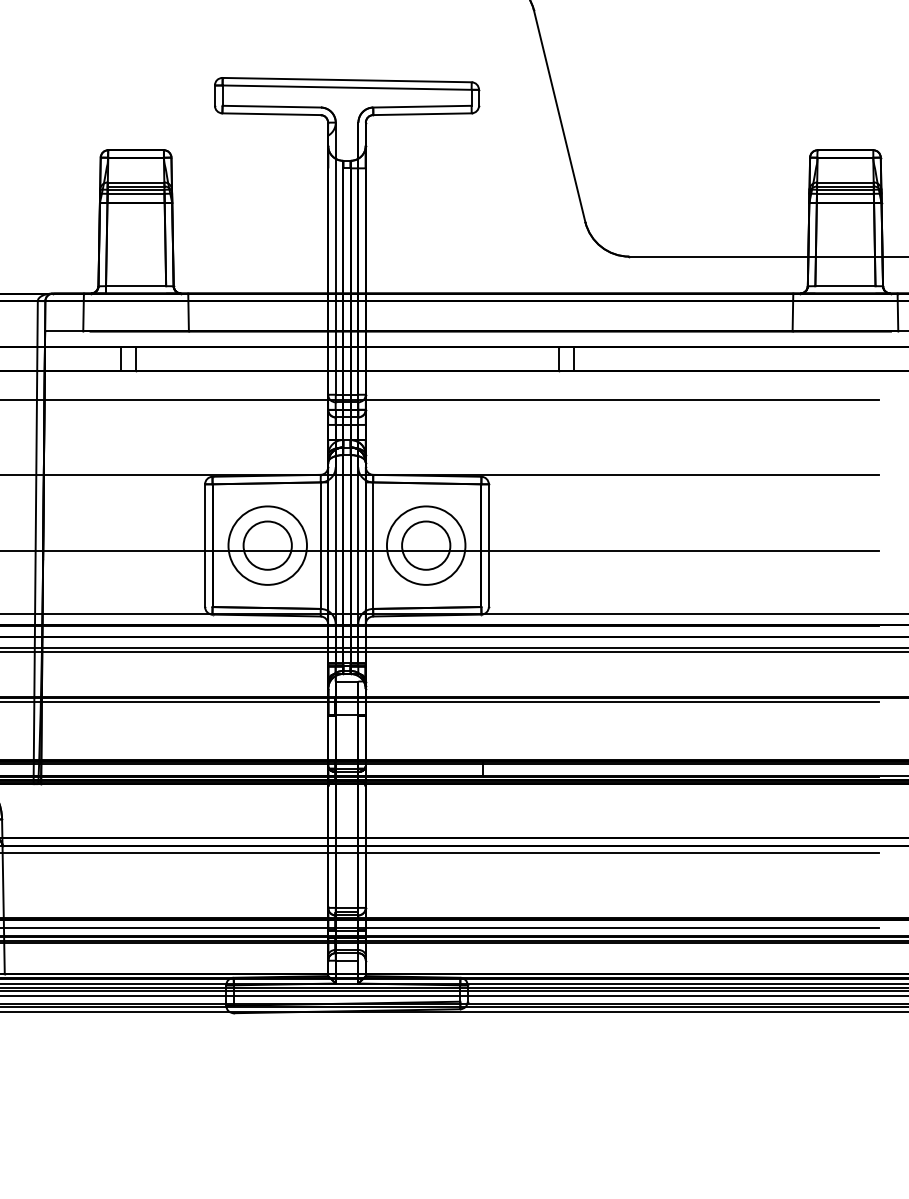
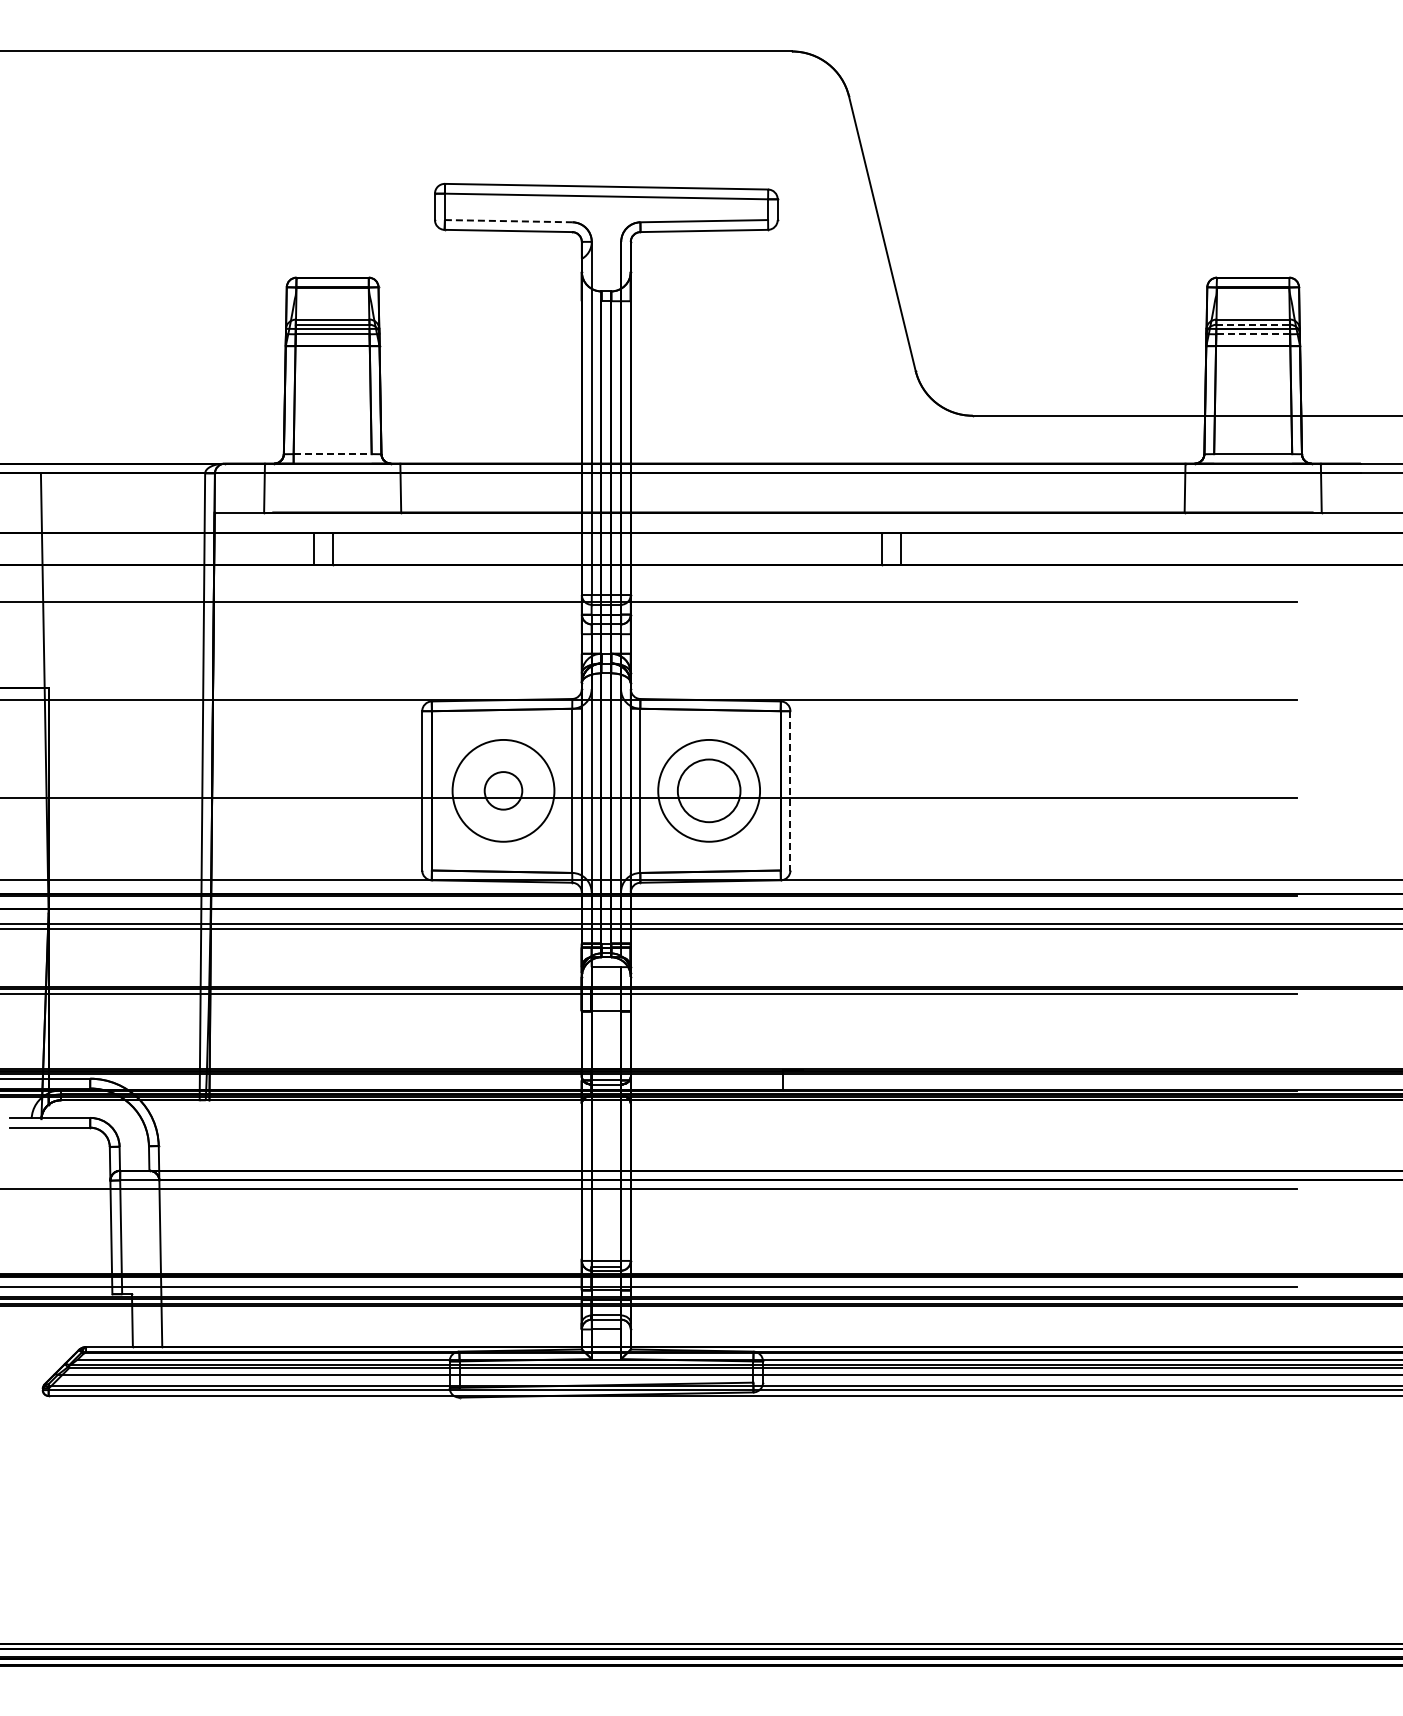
line: (271, 106) -> (508, 221), solid -> dashed
line: (845, 186) -> (1253, 324), solid -> dashed
line: (845, 194) -> (1253, 334), solid -> dashed
line: (136, 286) -> (333, 454), solid -> dashed
circle: (267, 545) -> (503, 790), size x0.6
line: (488, 545) -> (790, 790), solid -> dashed

